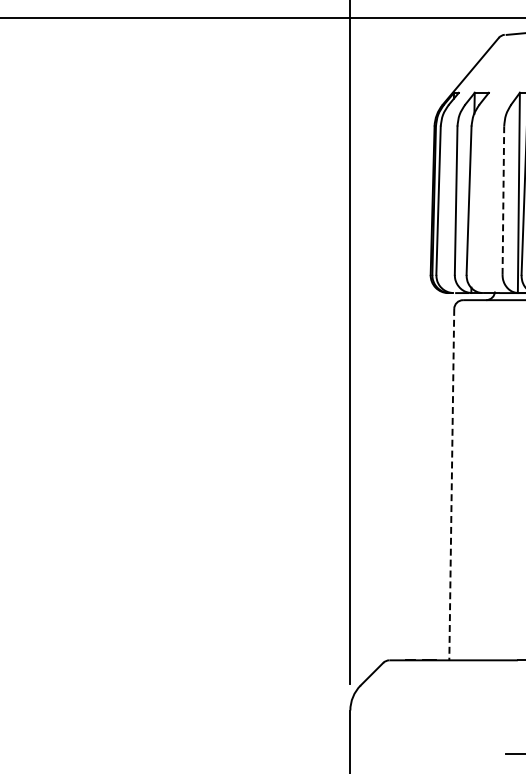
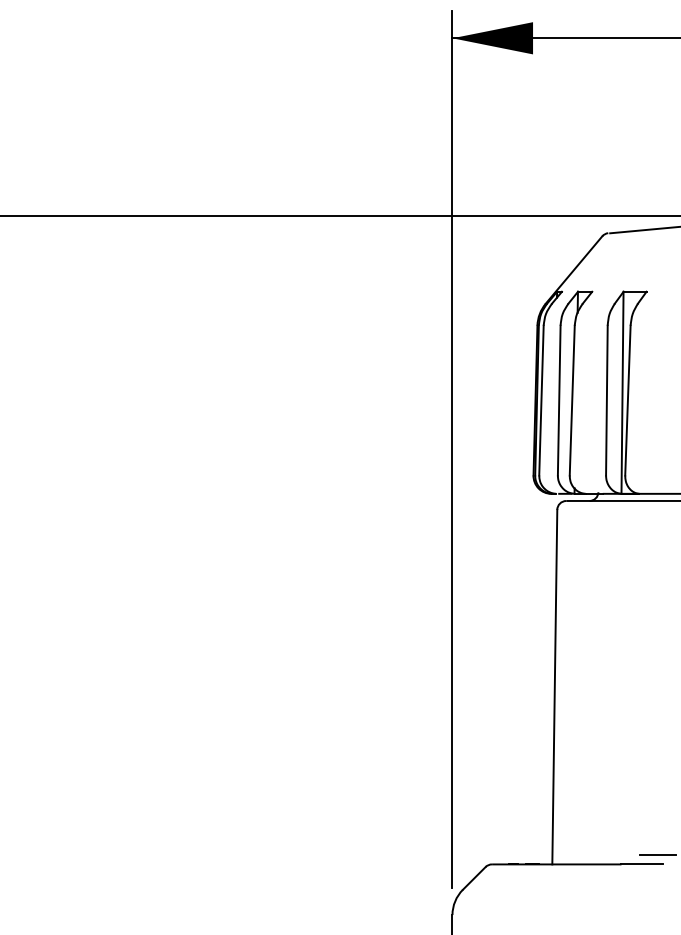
line: (503, 200) -> (606, 400), dashed -> solid
line: (451, 485) -> (554, 687), dashed -> solid

